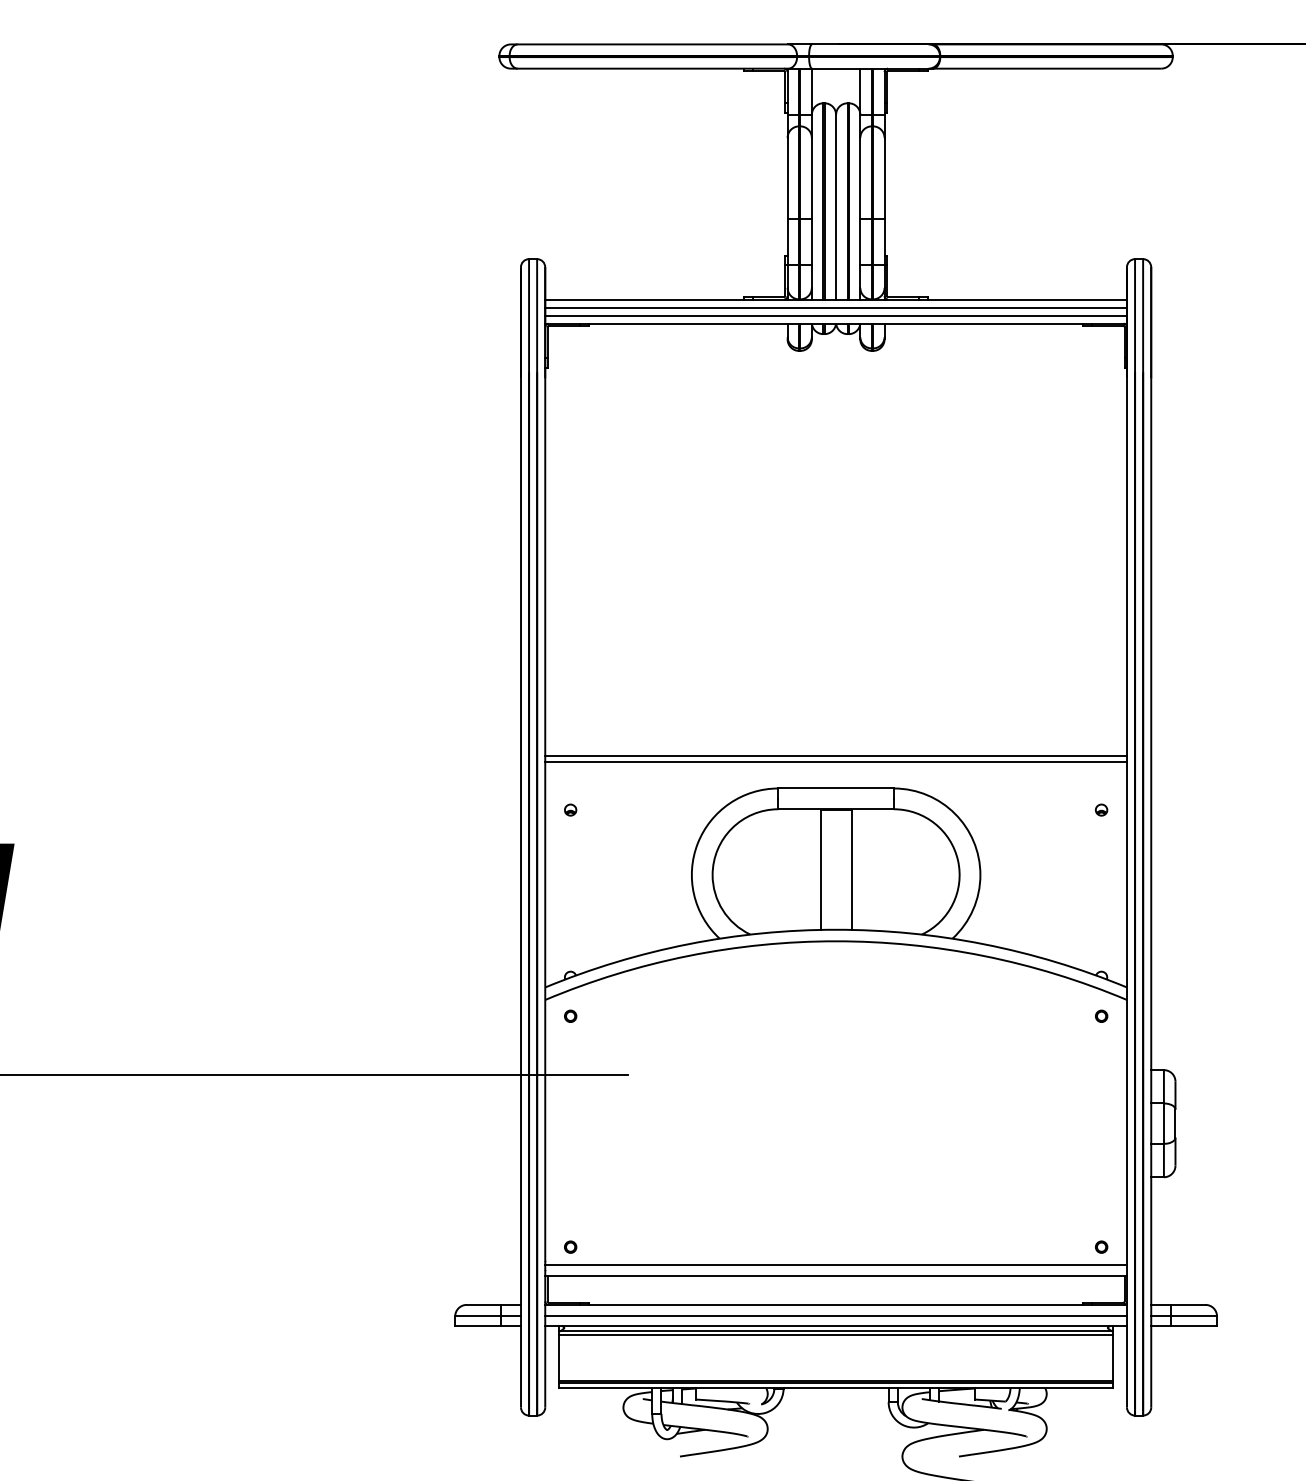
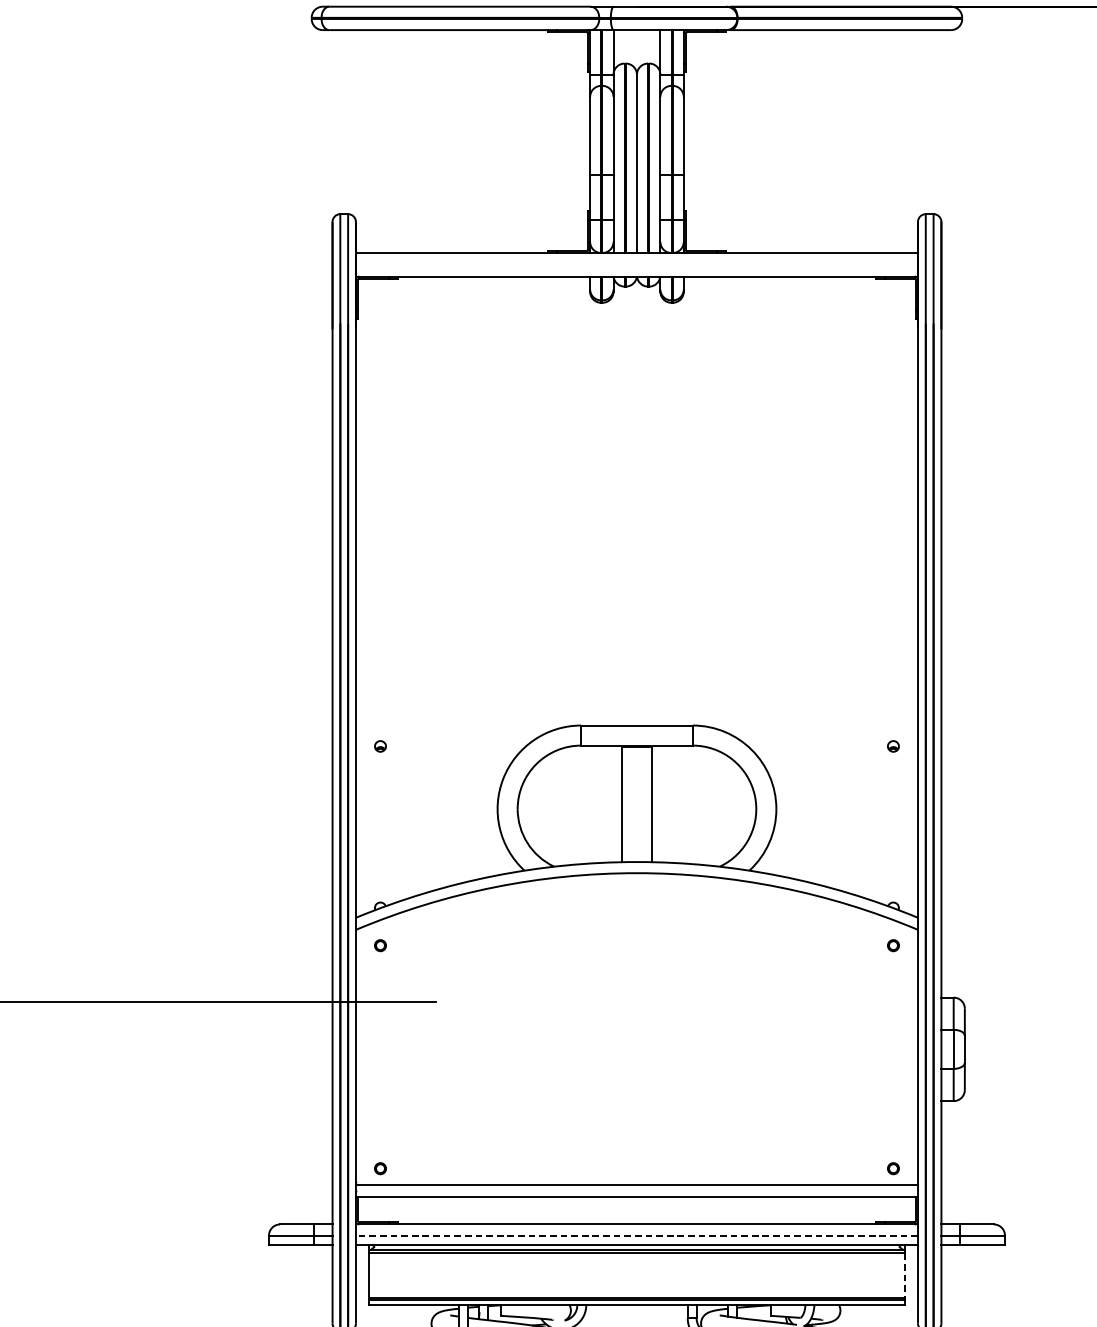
line: (835, 307) -> (636, 260), removed
line: (835, 315) -> (636, 268), removed
line: (836, 756) -> (637, 694), removed
line: (836, 762) -> (637, 700), removed
line: (836, 1316) -> (637, 1235), solid -> dashed
line: (1113, 1357) -> (904, 1275), solid -> dashed

